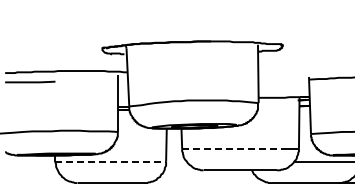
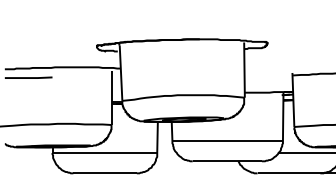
line: (233, 148) -> (220, 140), dashed -> solid
line: (111, 161) -> (105, 152), dashed -> solid

